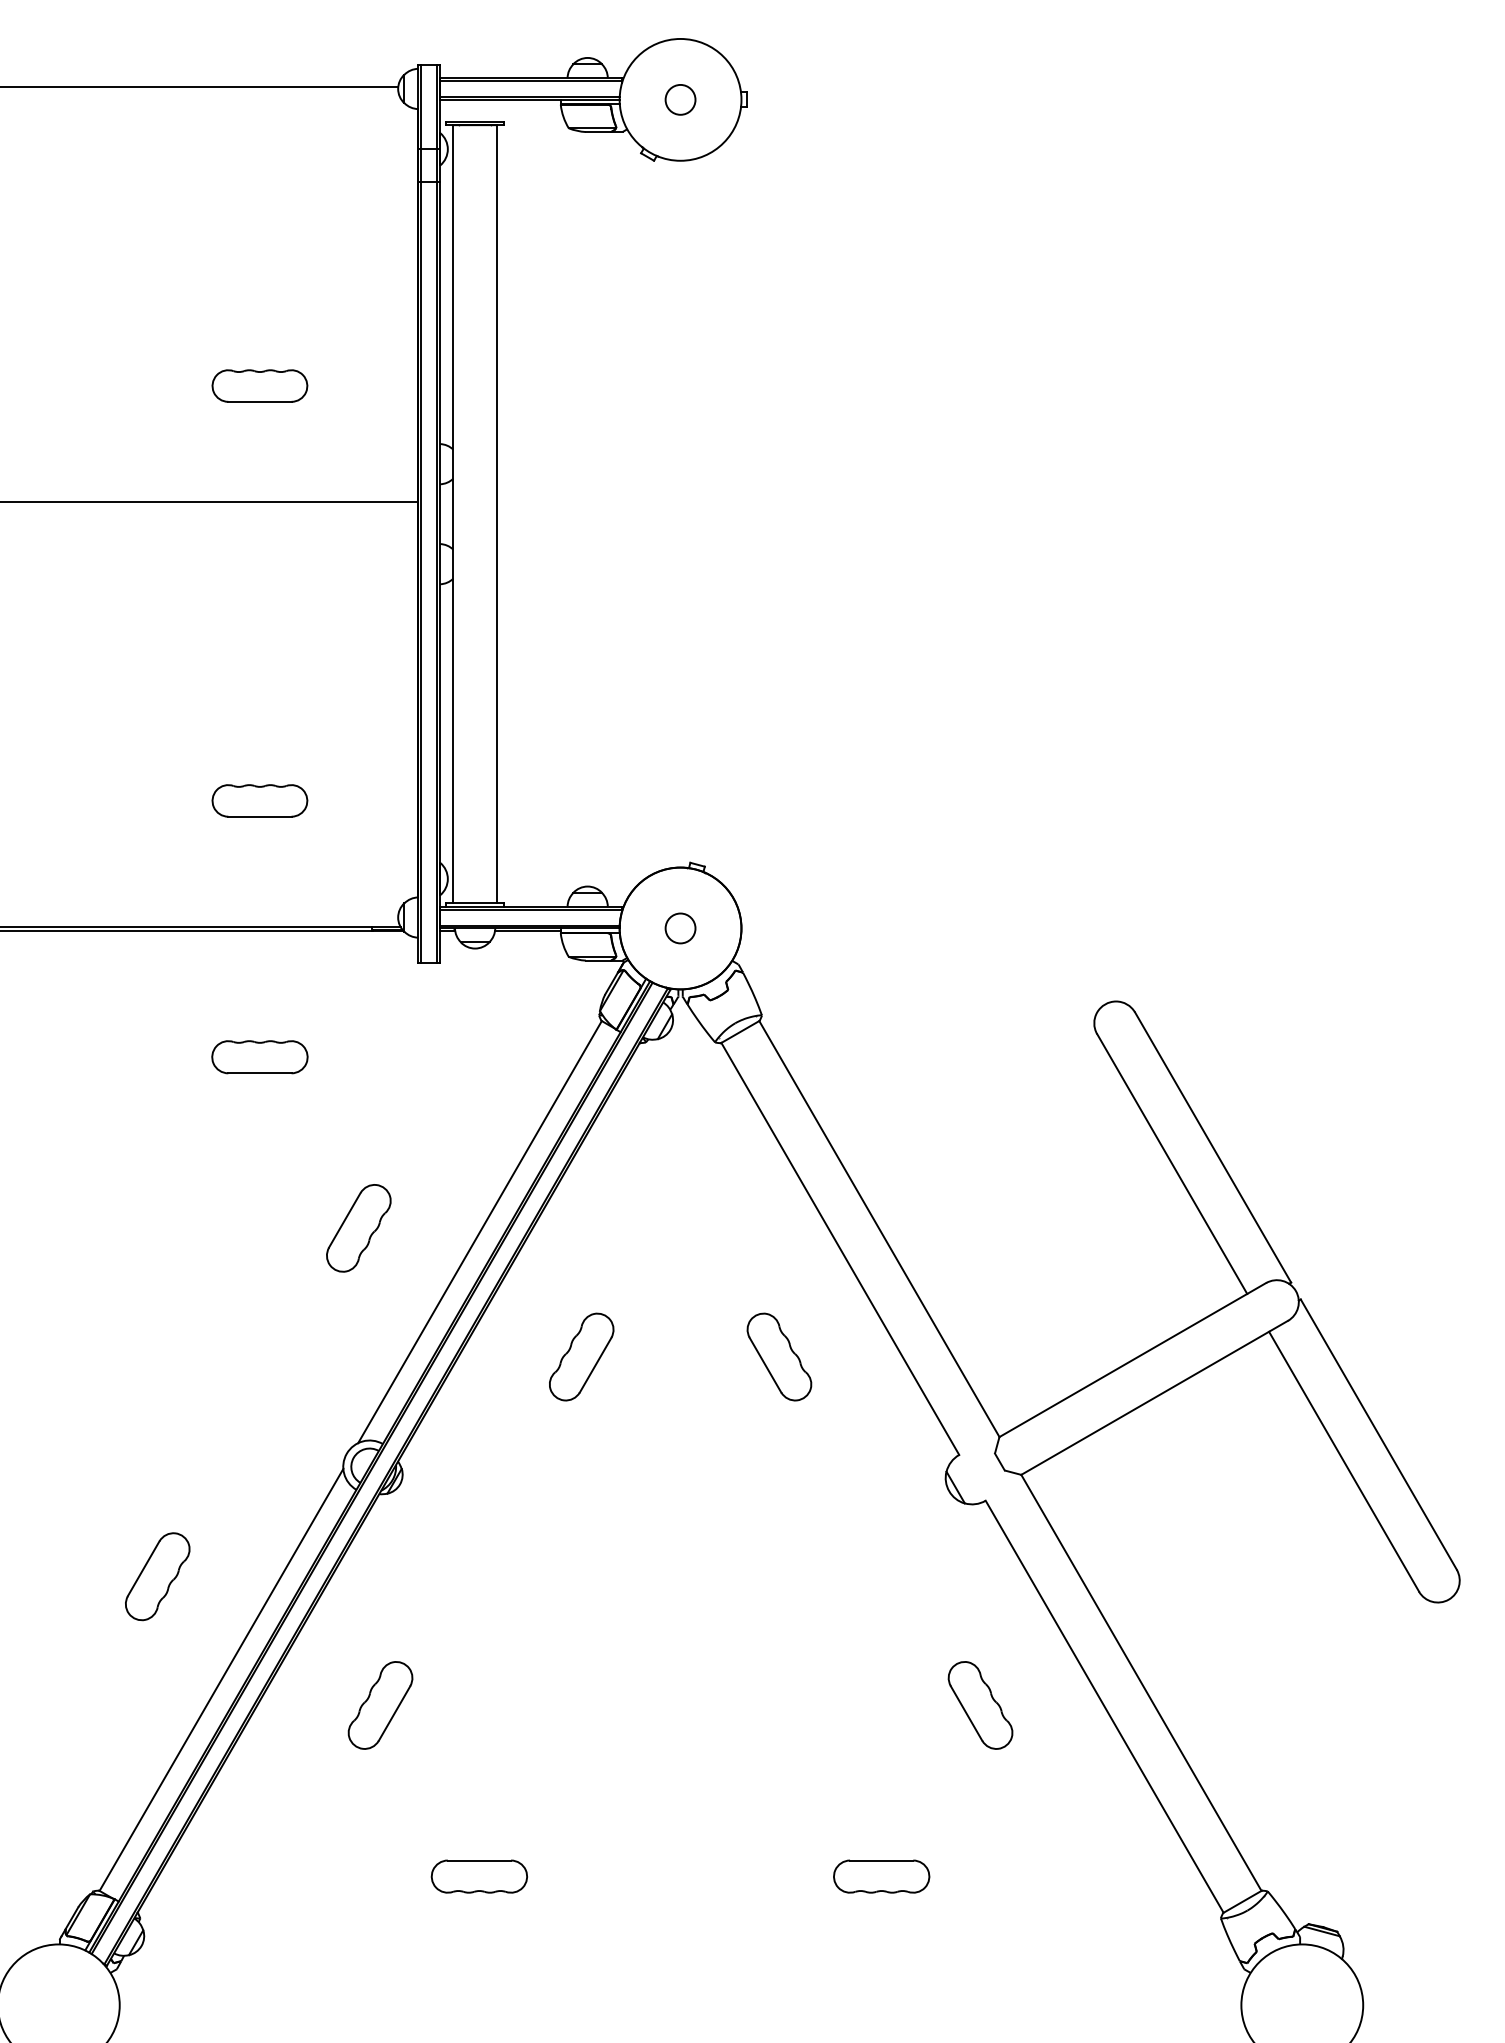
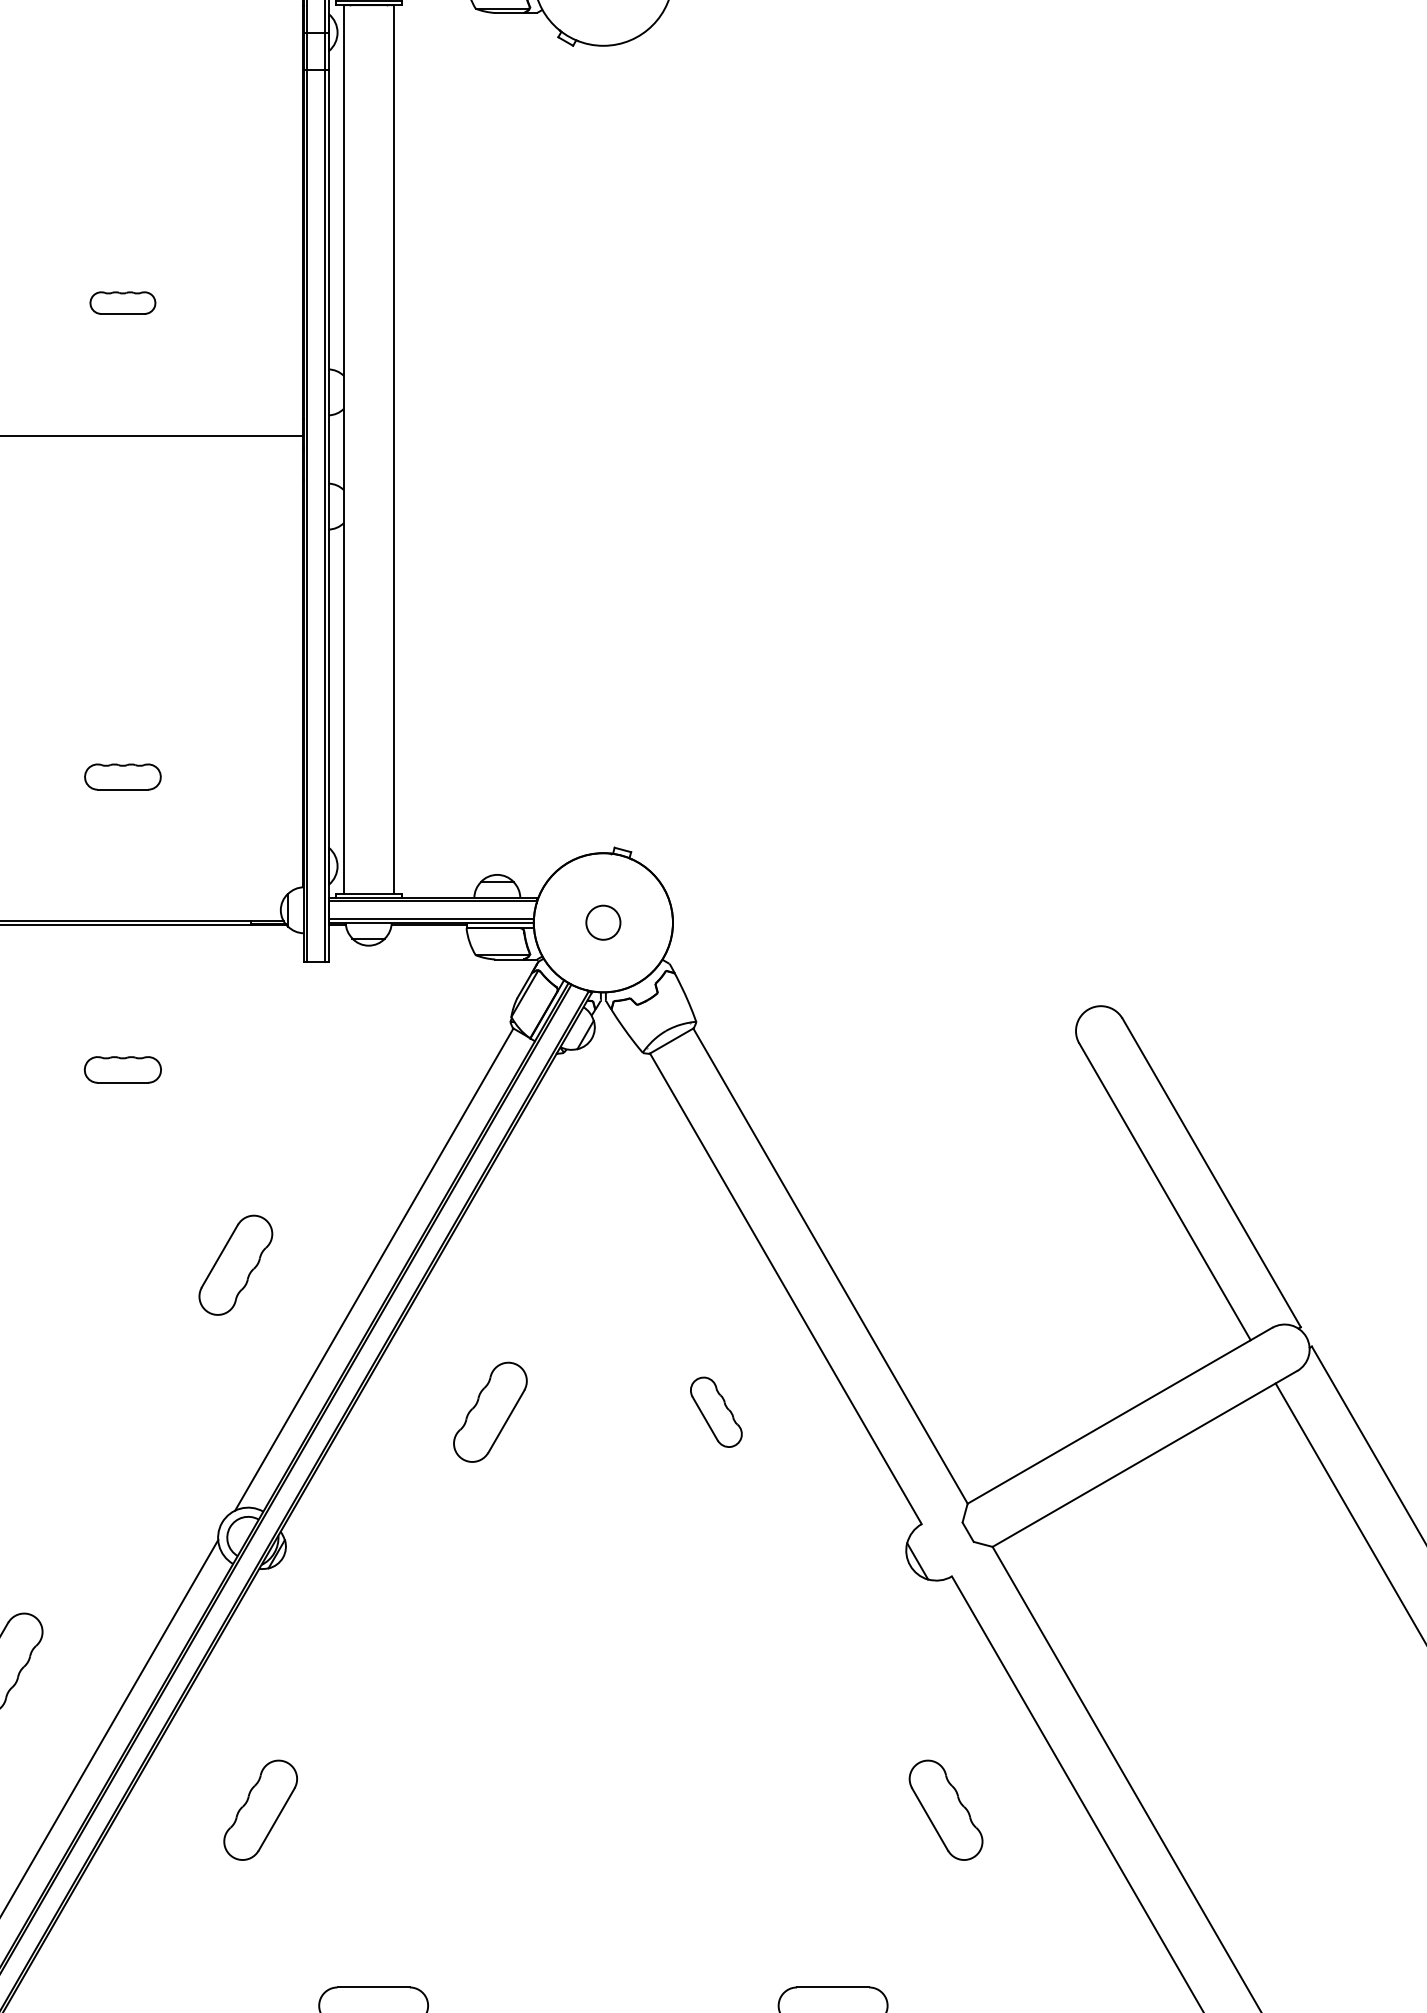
part: (259, 385) -> (122, 302), size x0.6
part: (259, 800) -> (122, 776), size x0.7
part: (259, 1057) -> (122, 1070), size x0.7
part: (779, 1356) -> (716, 1411), size x0.7

